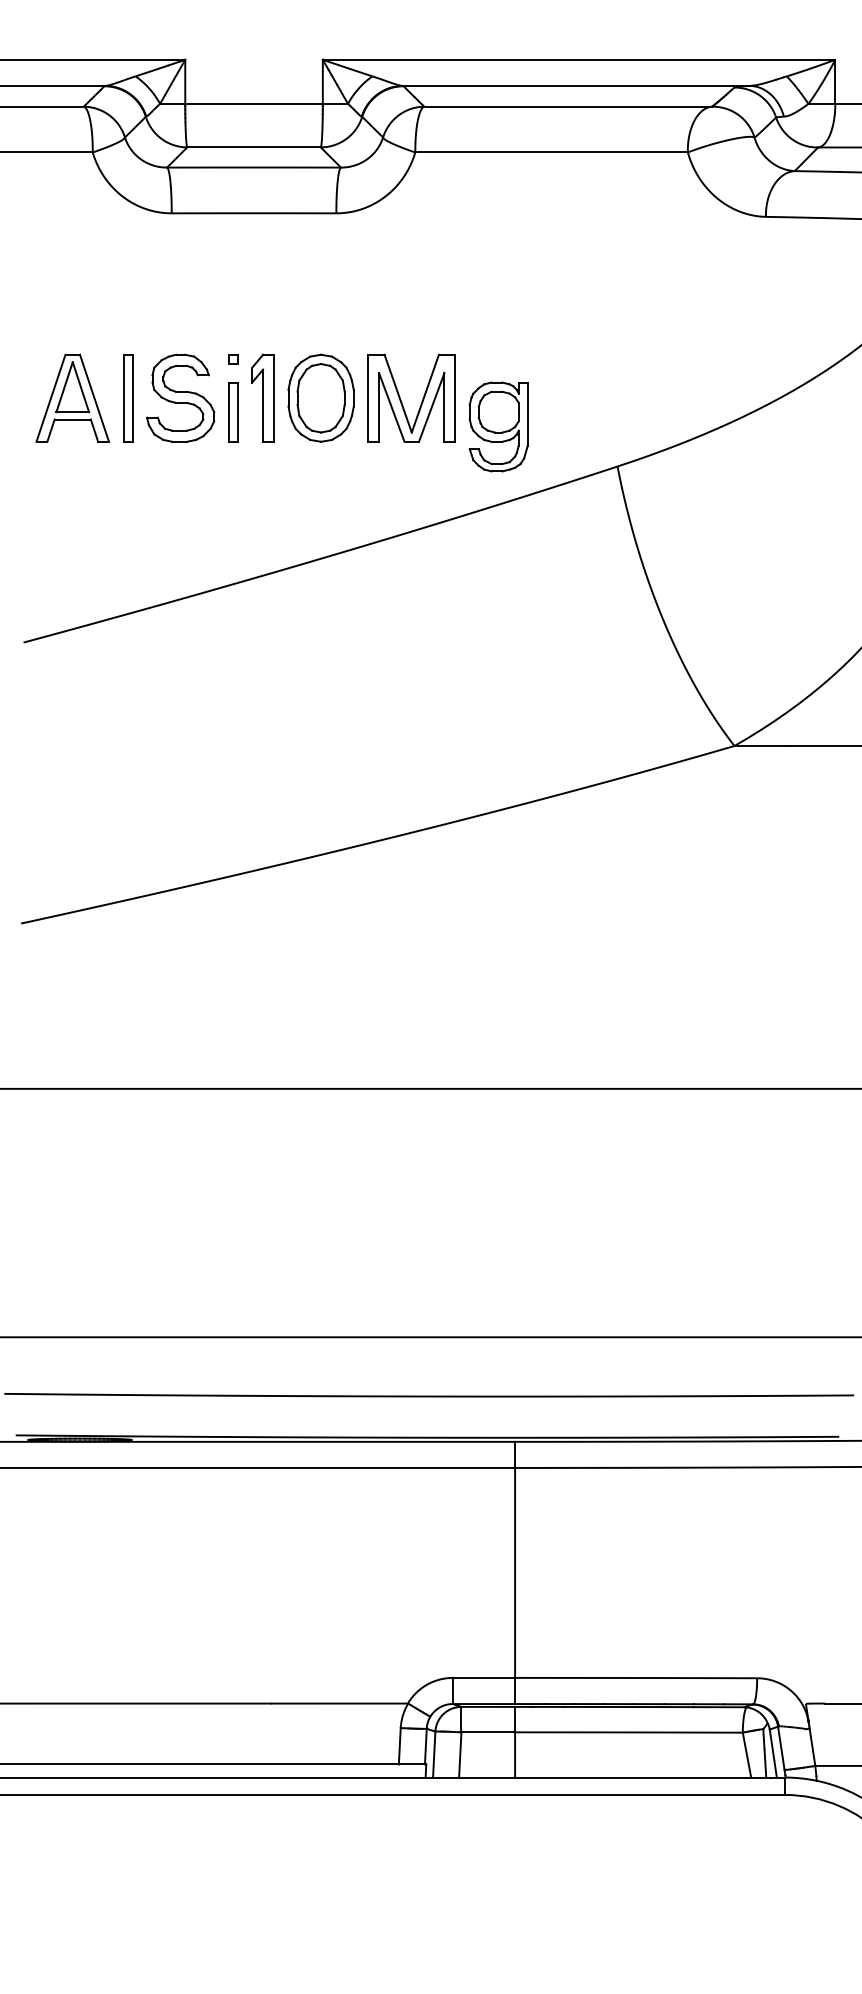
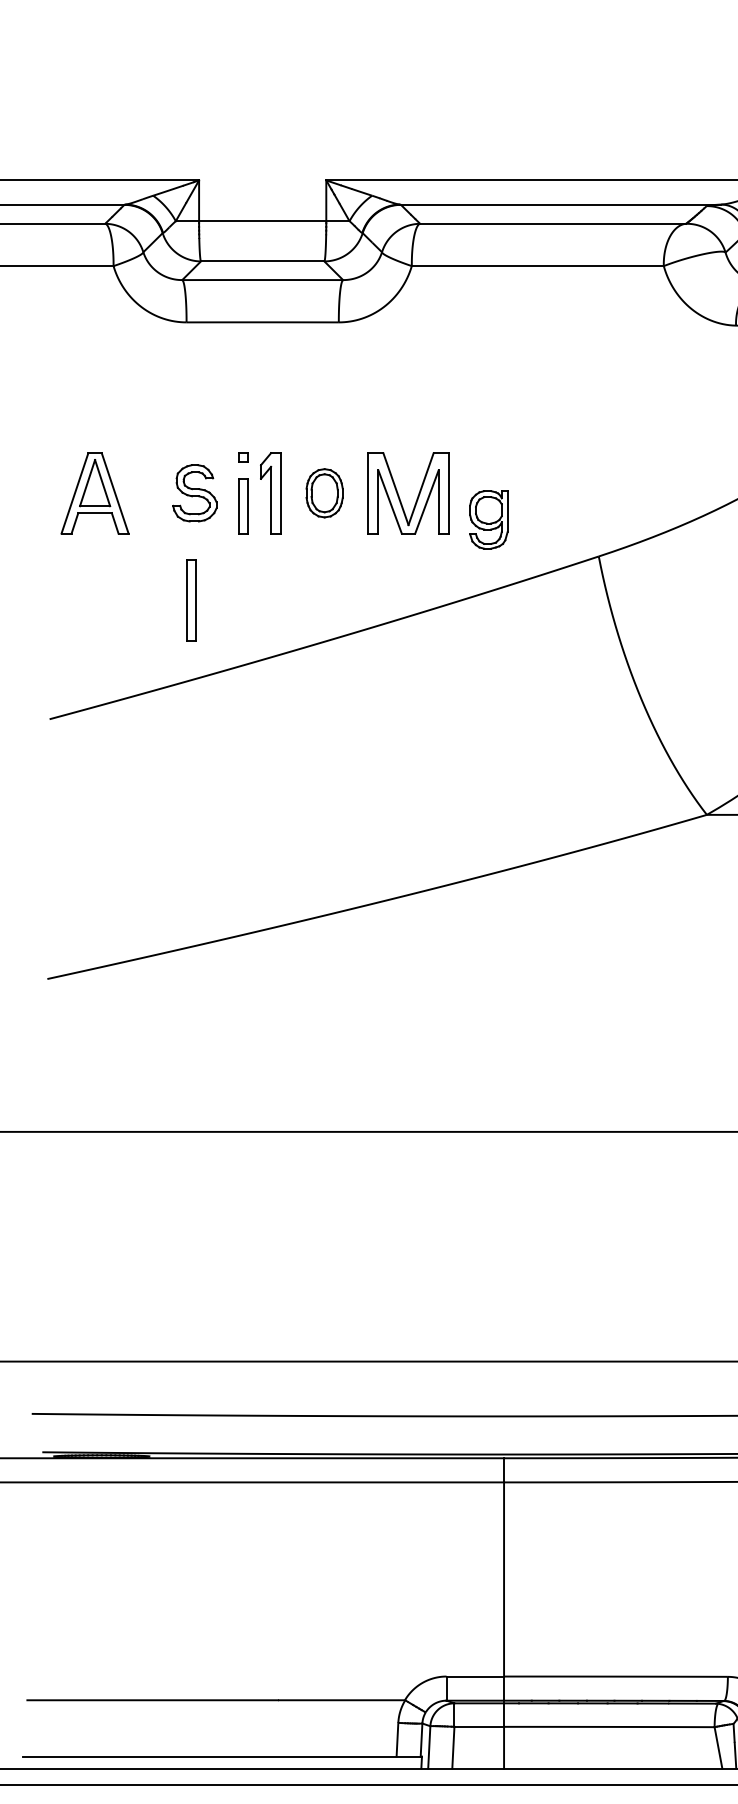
part: (180, 397) -> (194, 492), size x0.7
part: (320, 397) -> (324, 492), size x0.6
part: (128, 398) -> (191, 600), moved
part: (498, 426) -> (488, 519), size x0.7

